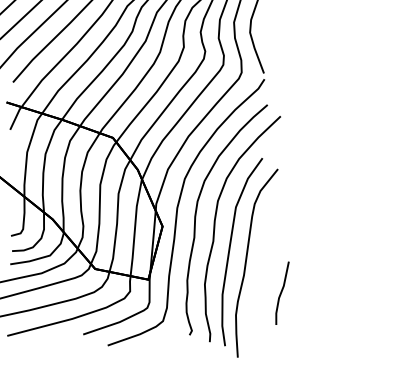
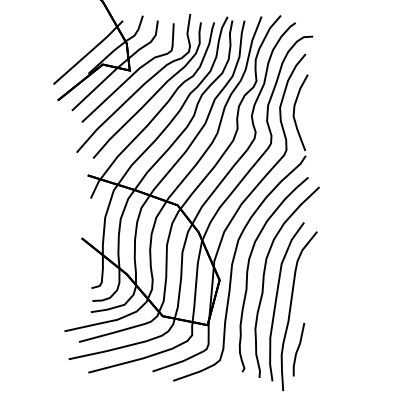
part: (281, 293) -> (298, 349), moved

